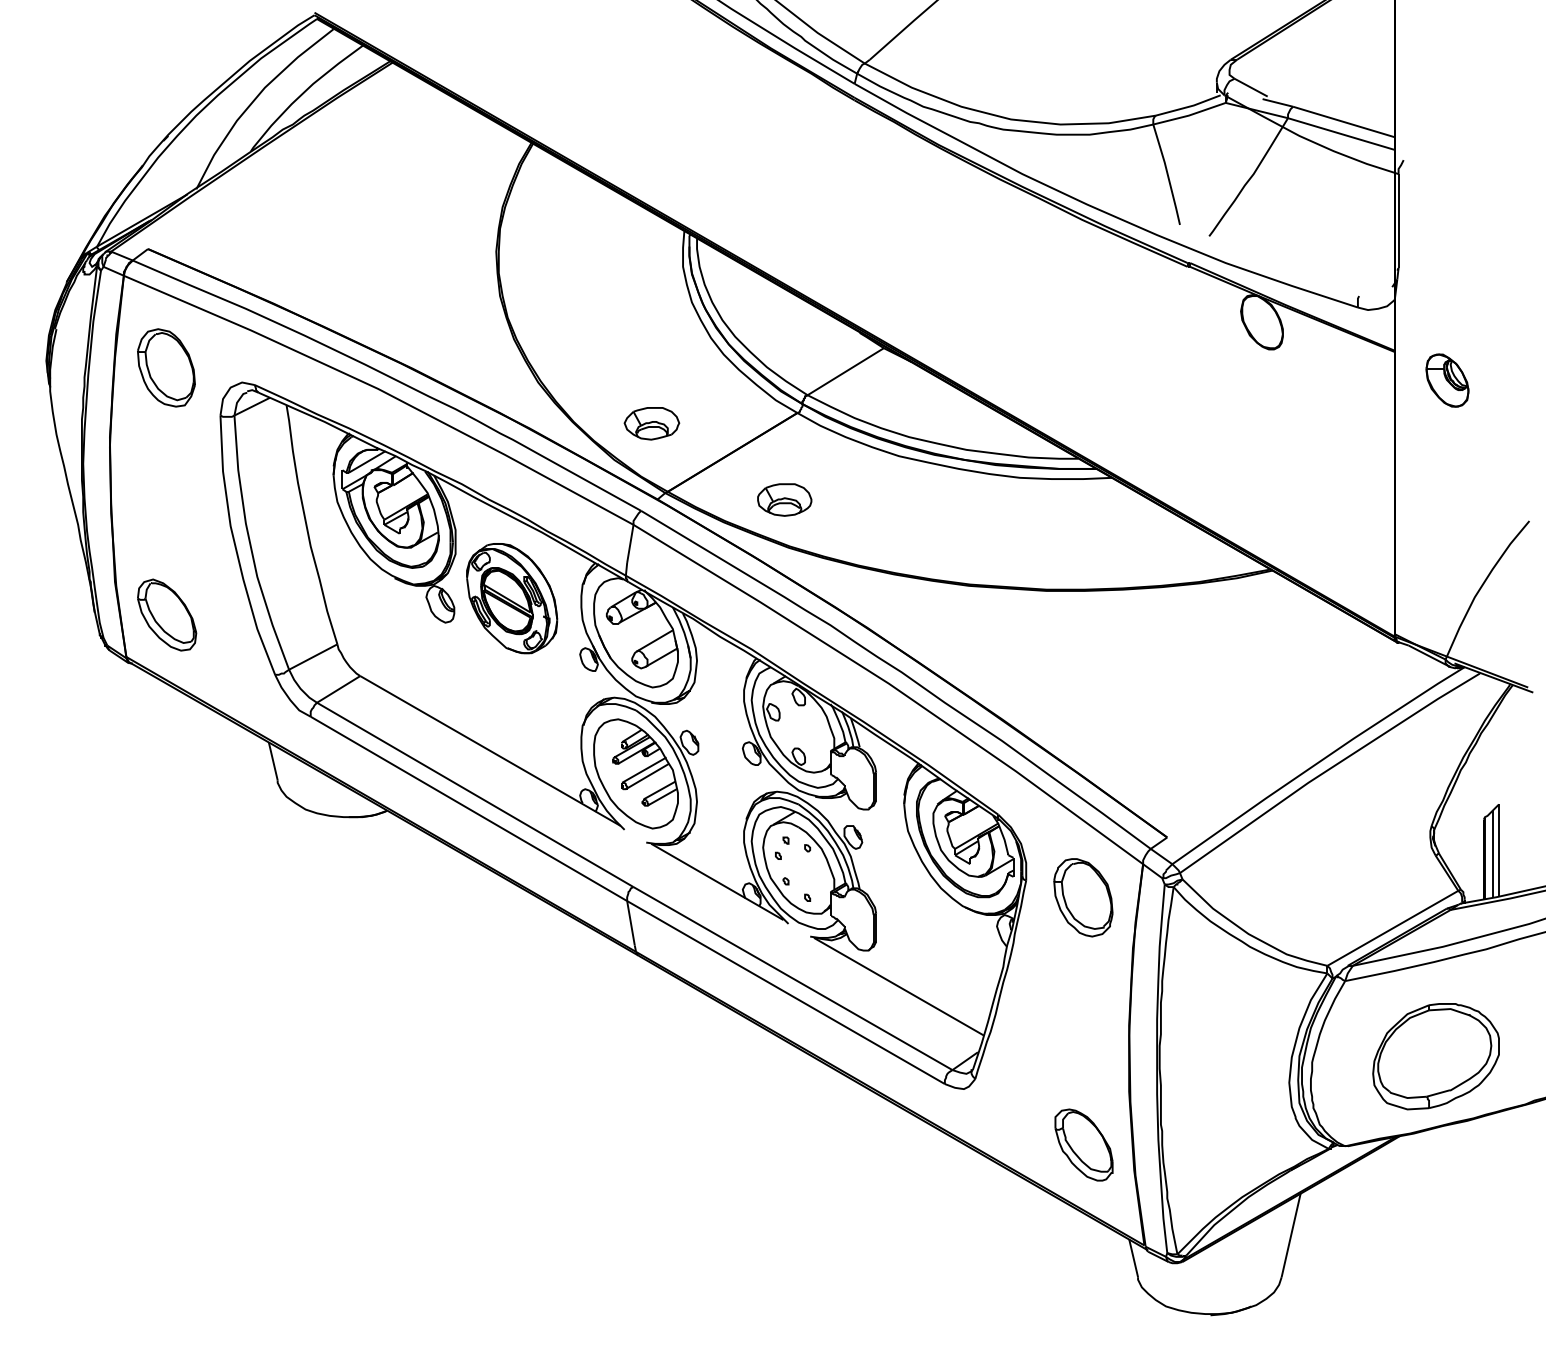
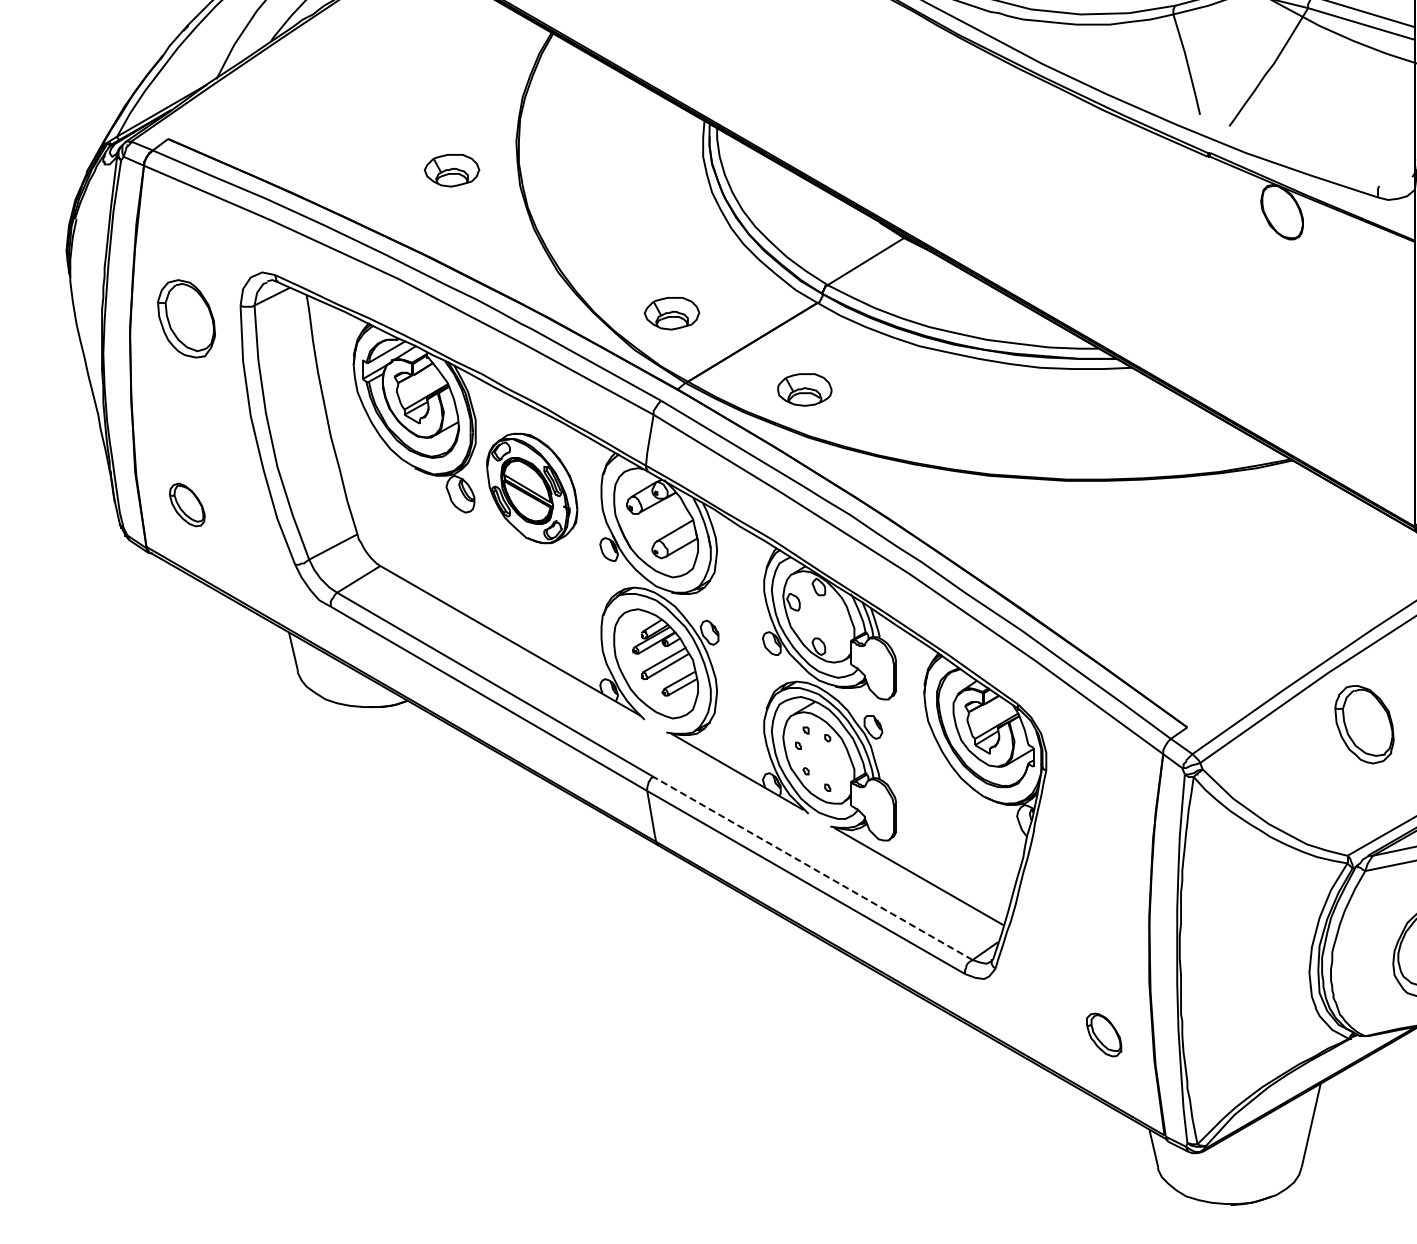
part: (431, 280) -> (451, 170), added
part: (166, 367) -> (186, 318), moved
part: (167, 614) -> (187, 504), size x0.6
part: (1083, 897) -> (1364, 724), moved
line: (793, 978) -> (813, 868), solid -> dashed
part: (1083, 1144) -> (1103, 1034), size x0.6

